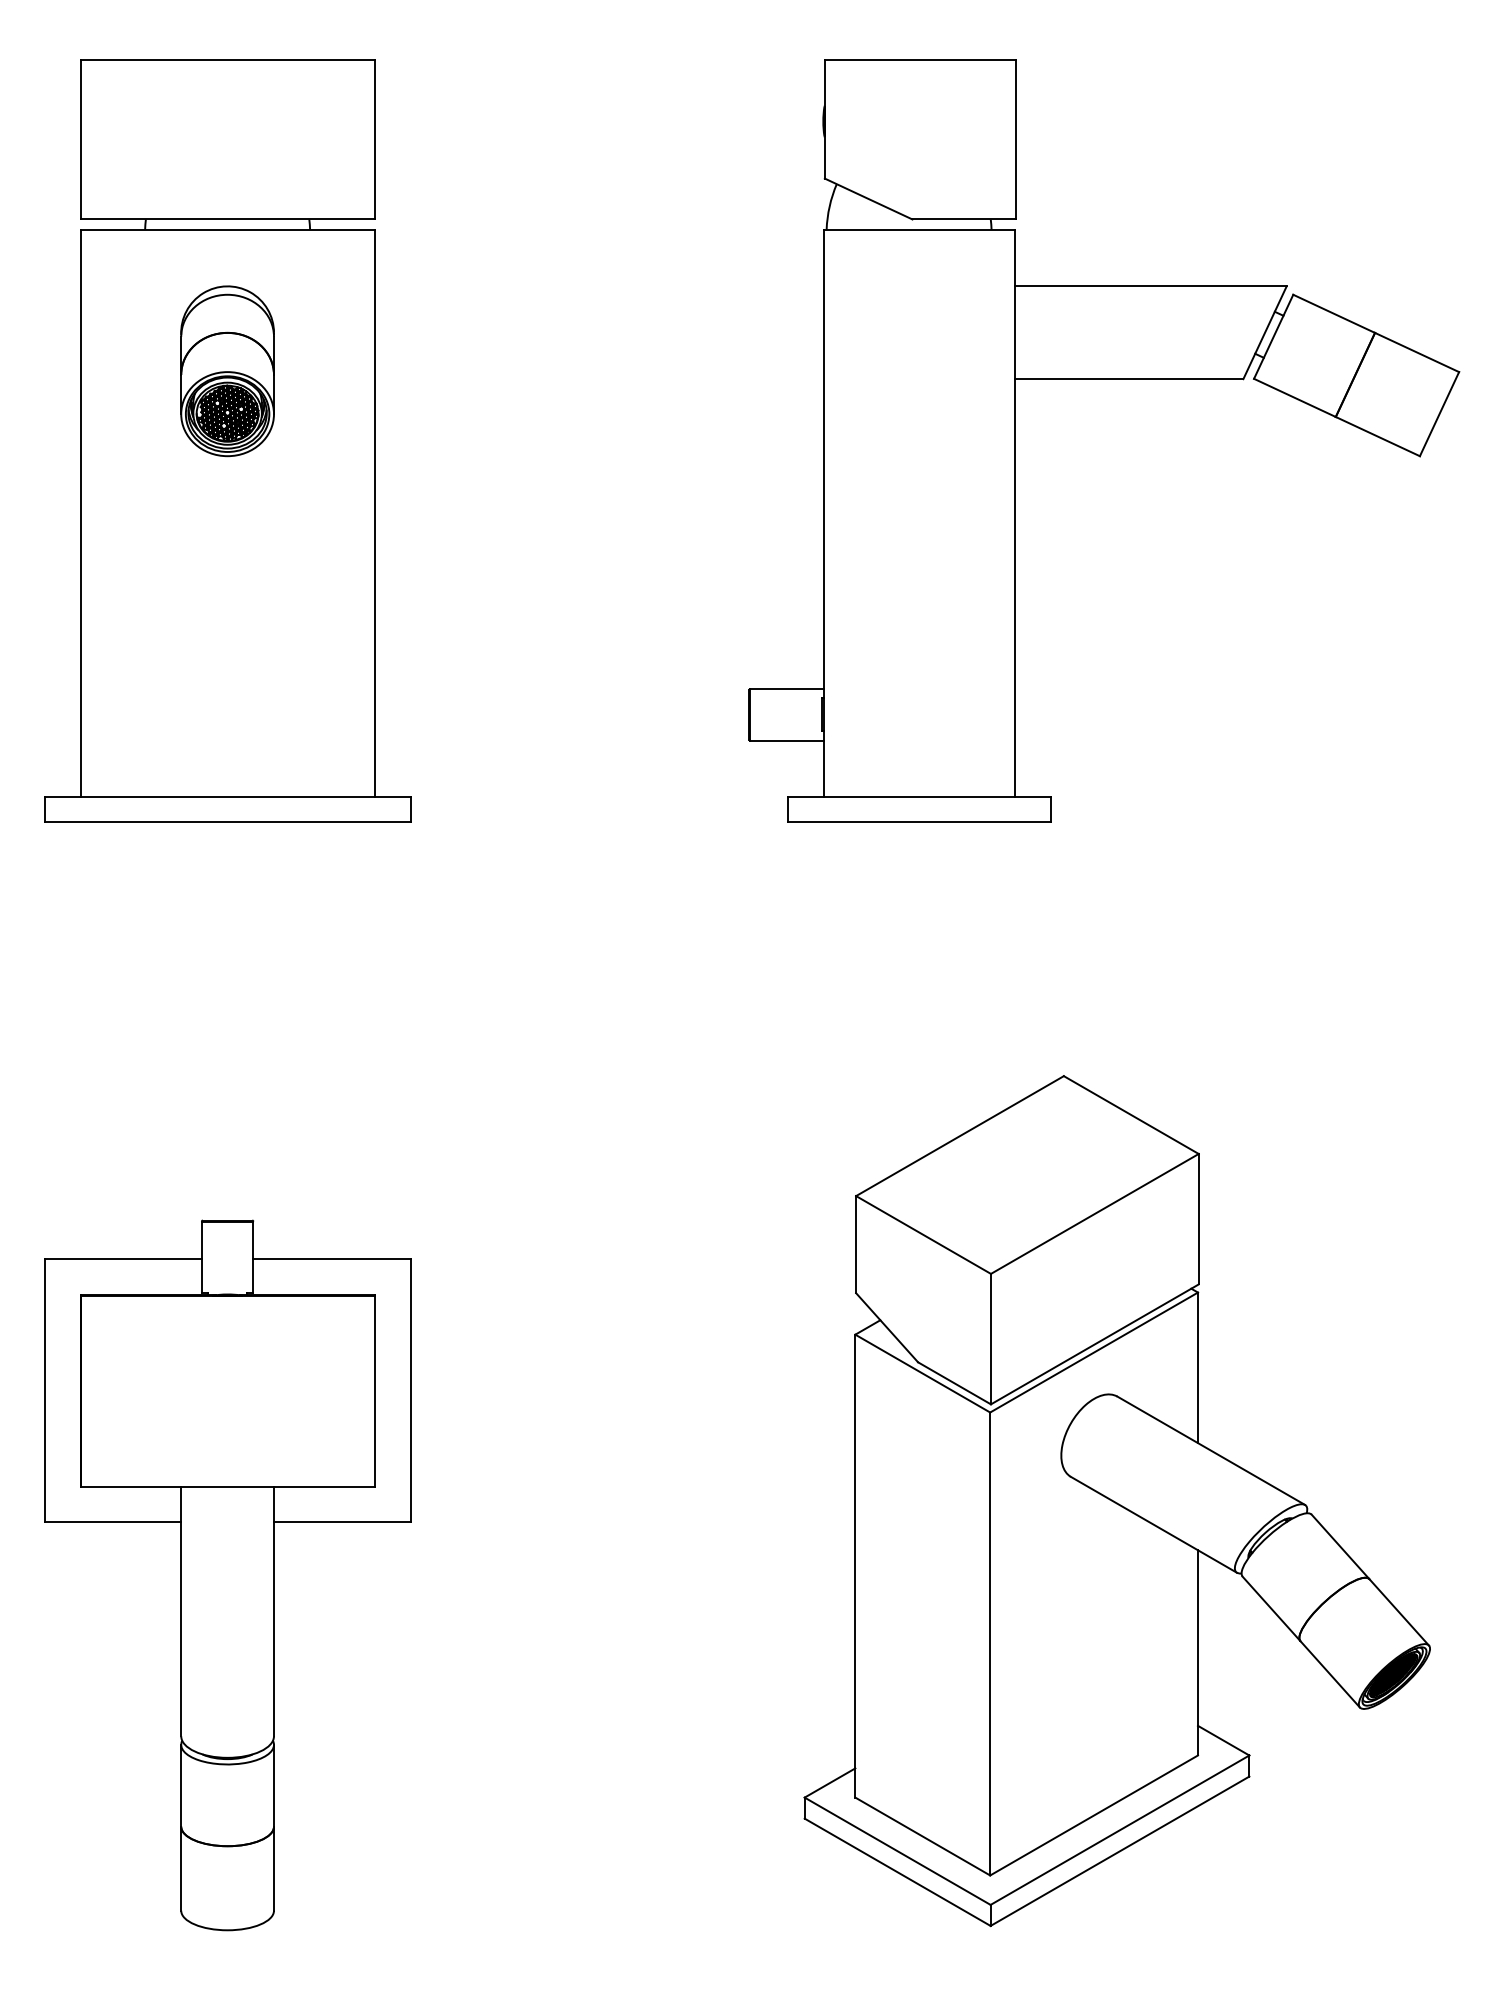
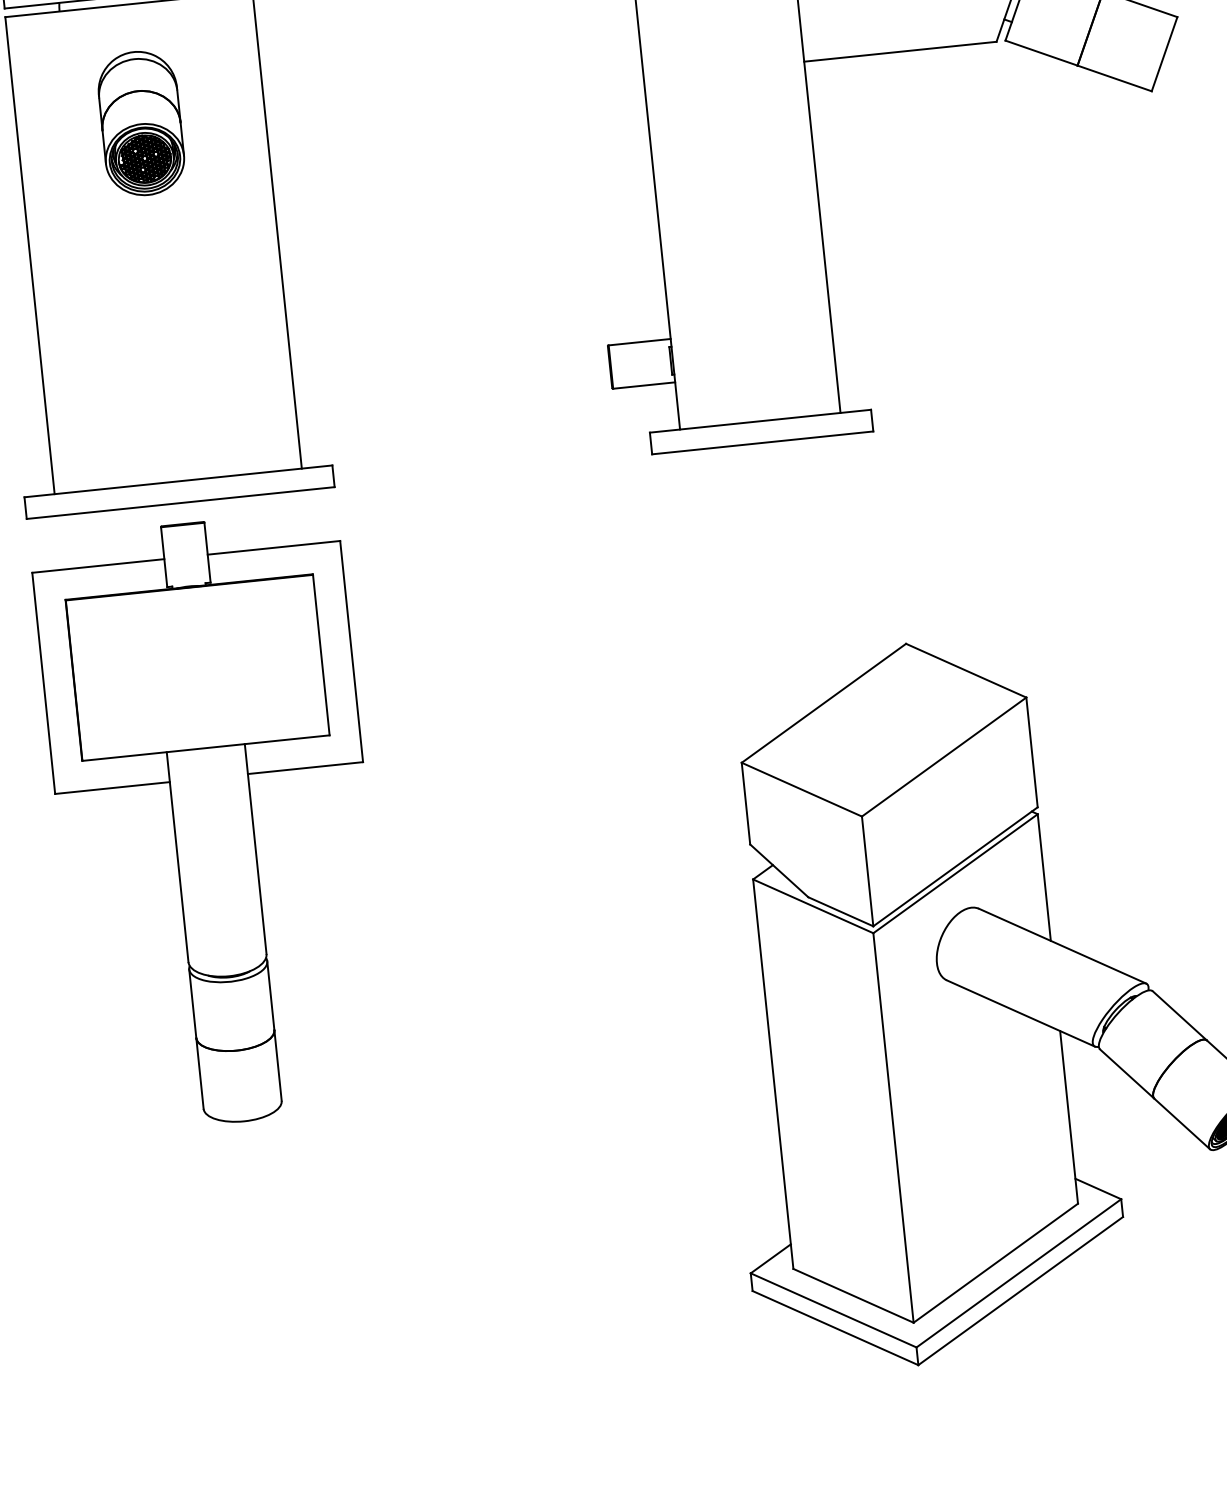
part: (227, 1575) -> (213, 822), moved

